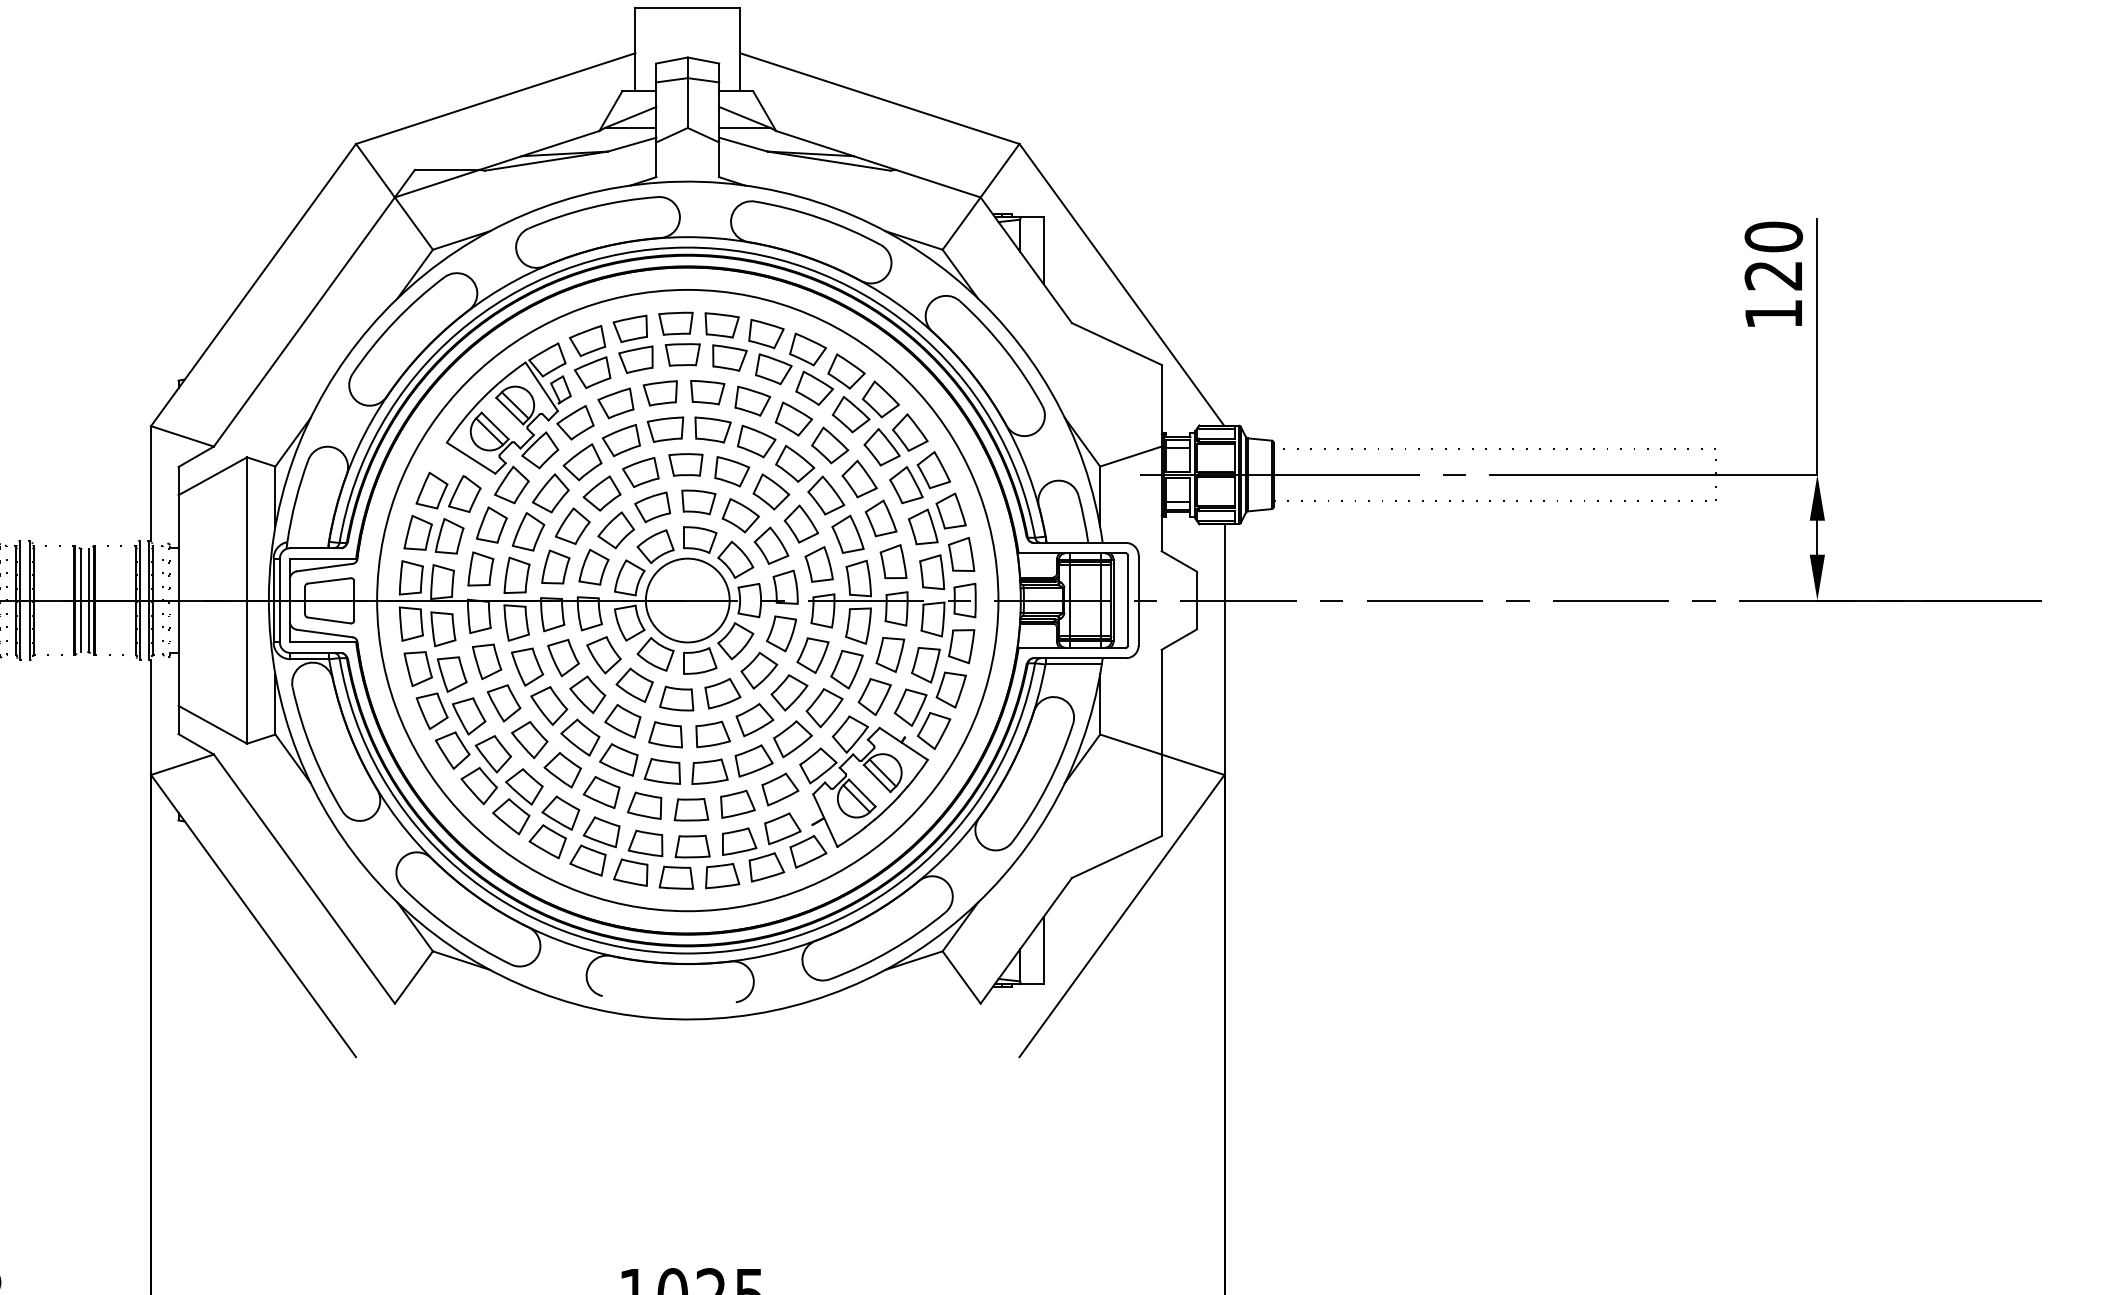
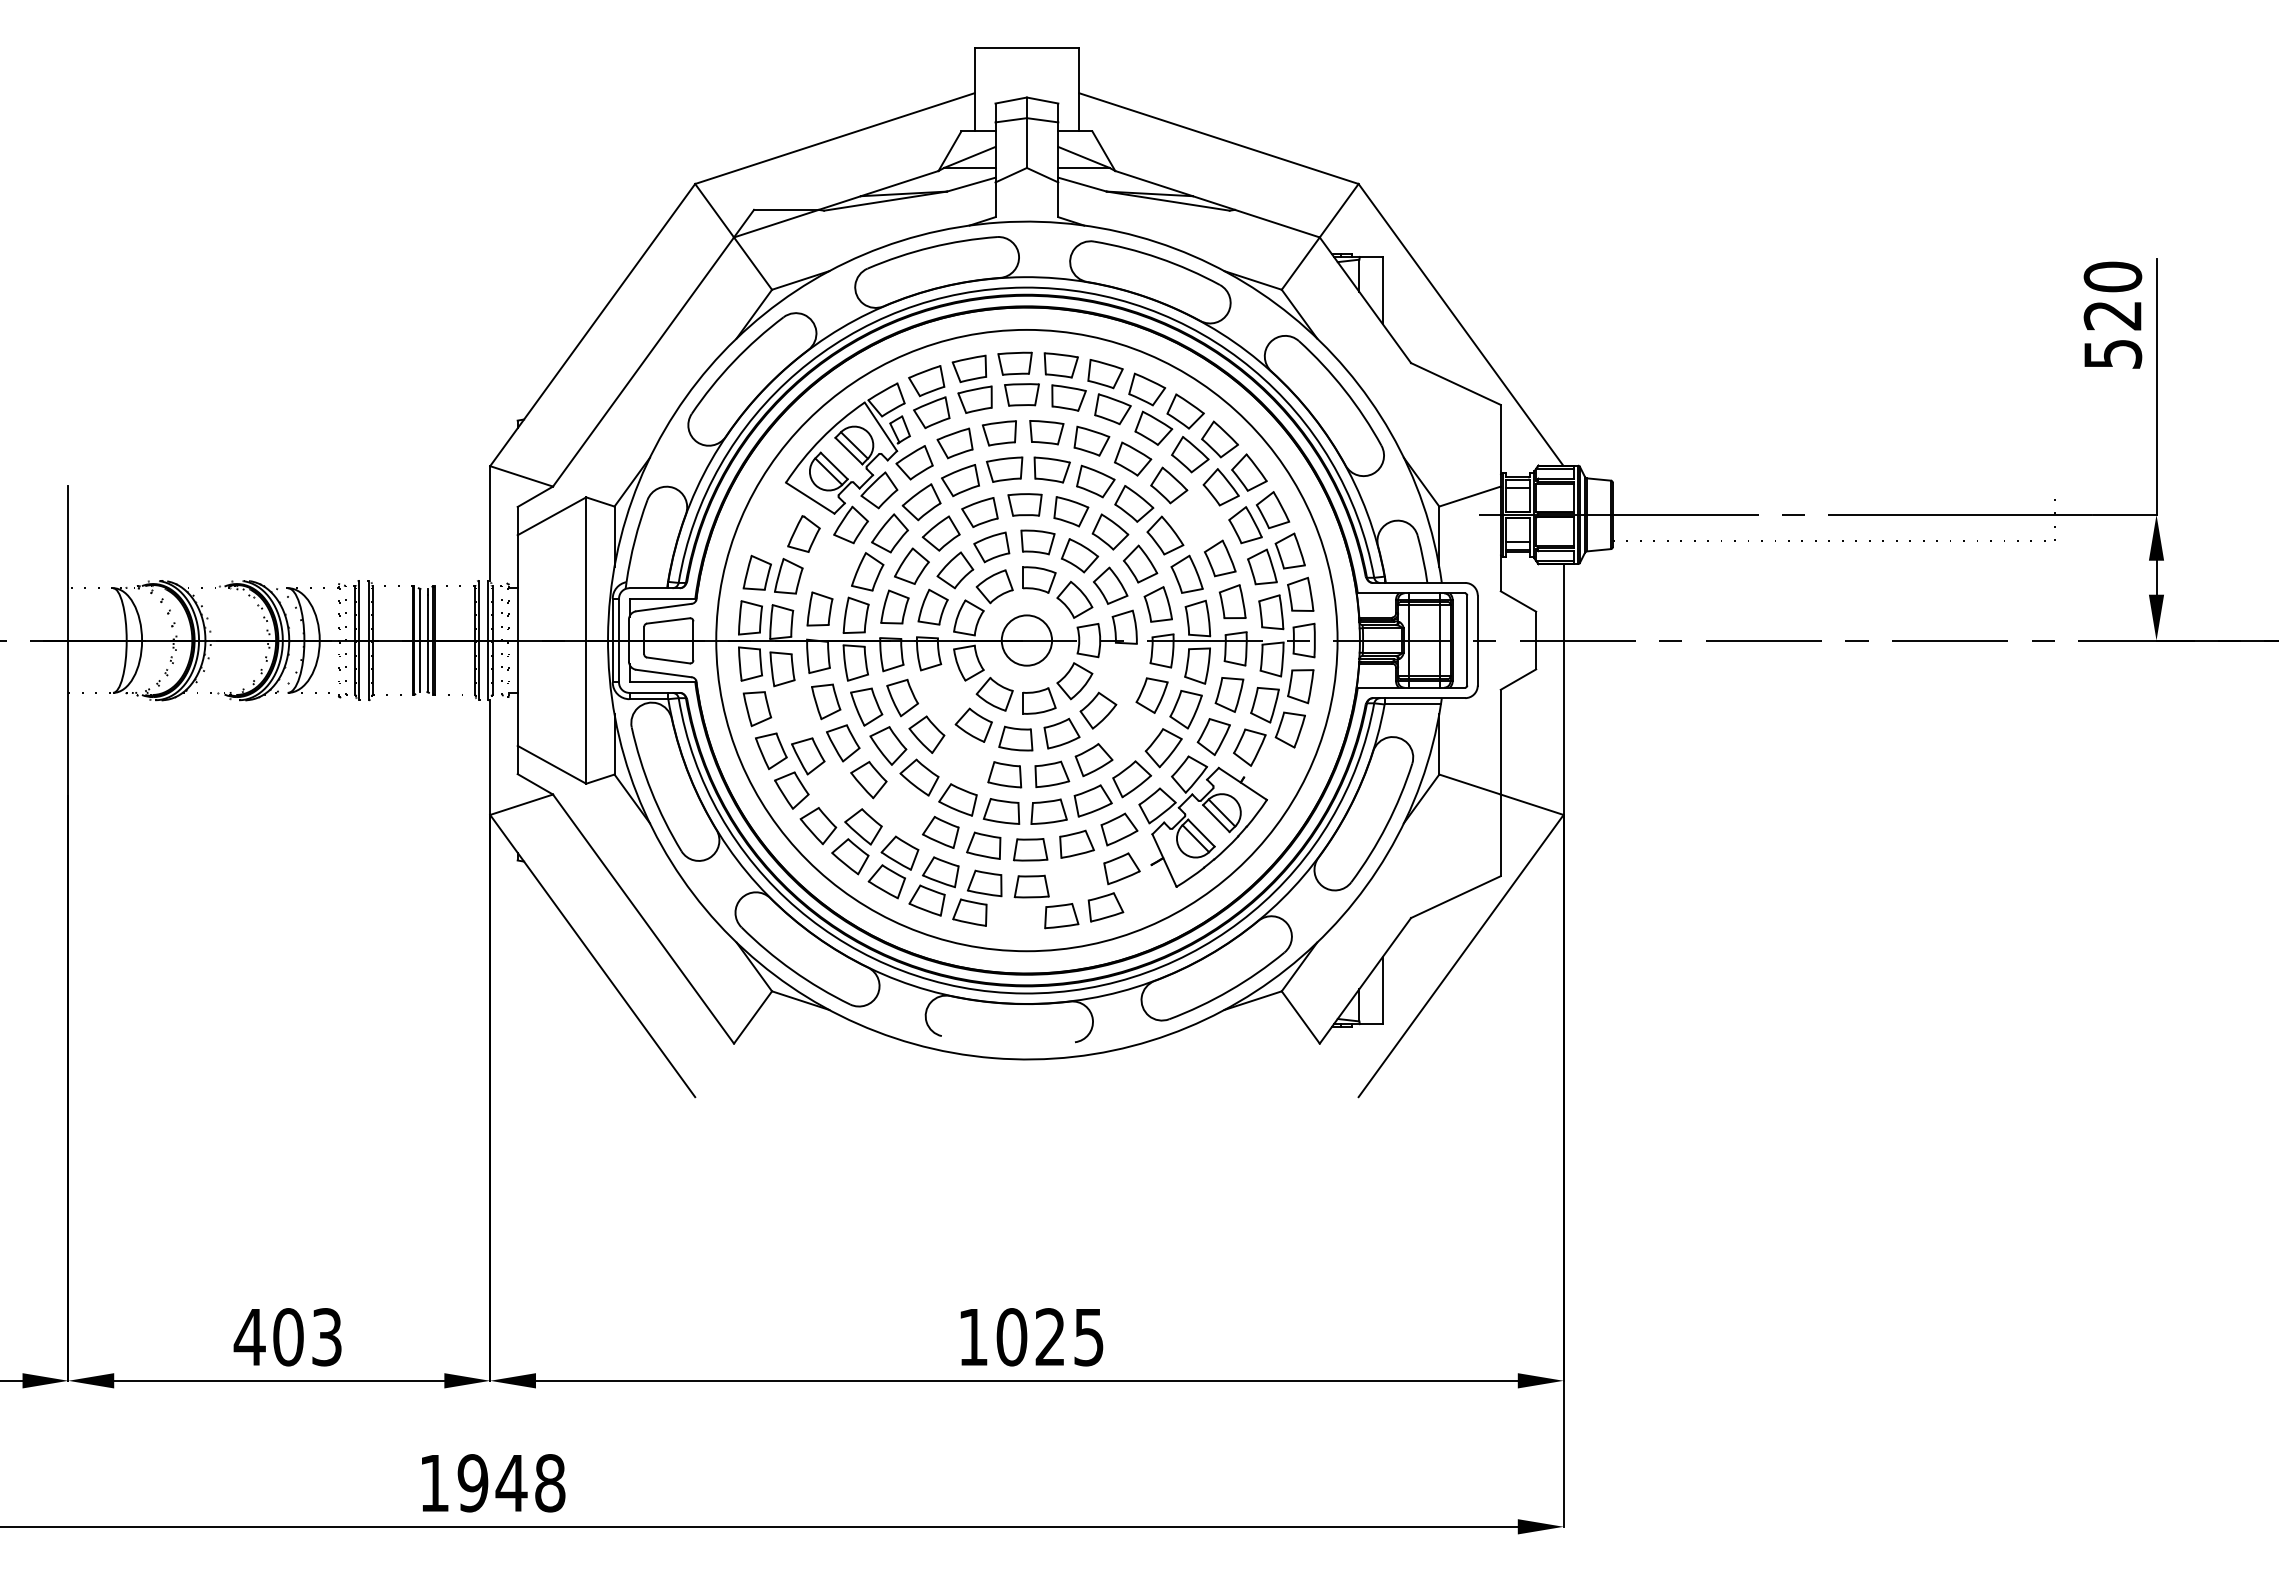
text: (1774, 314) -> (2113, 354), 120 -> 520
line: (1499, 448) -> (1838, 488), removed
part: (859, 478) -> (1198, 518), removed
part: (431, 490) -> (770, 530), removed
part: (491, 524) -> (830, 564), removed
circle: (687, 600) -> (1026, 640), size x0.6
part: (781, 633) -> (1120, 673), removed
part: (603, 655) -> (942, 695), removed
part: (452, 674) -> (791, 714), removed
part: (789, 692) -> (1128, 732), removed
part: (622, 721) -> (961, 761), removed
part: (934, 730) -> (1273, 770), removed
part: (493, 754) -> (832, 794), removed
part: (562, 770) -> (901, 810), removed
part: (739, 841) -> (1078, 881), removed
part: (808, 851) -> (1147, 891), removed
part: (676, 877) -> (1015, 917), removed

